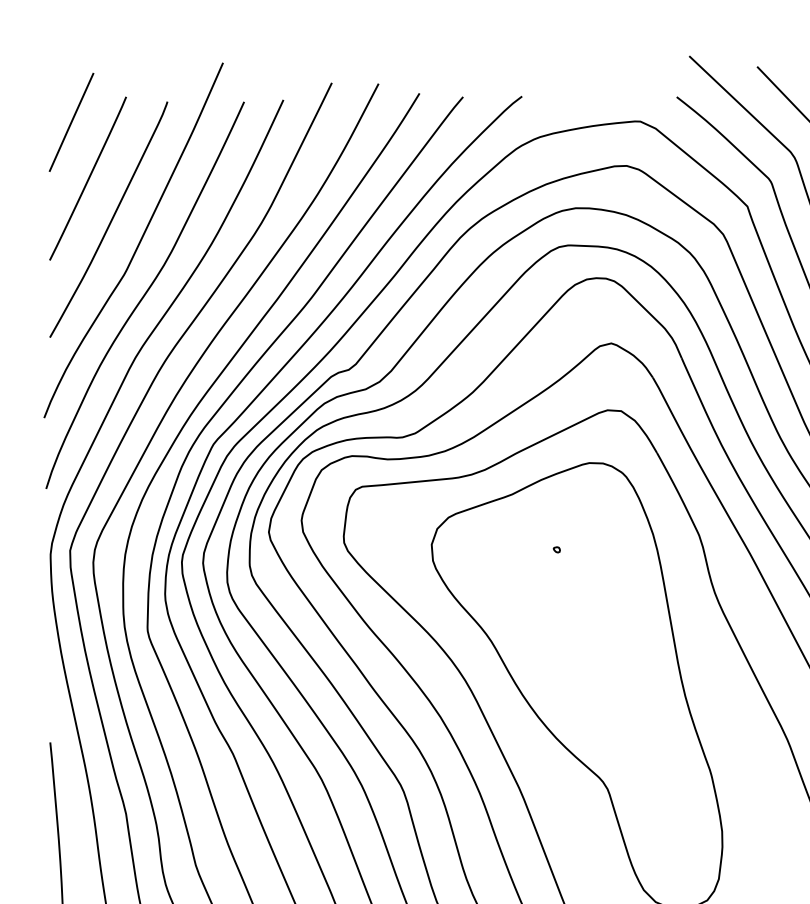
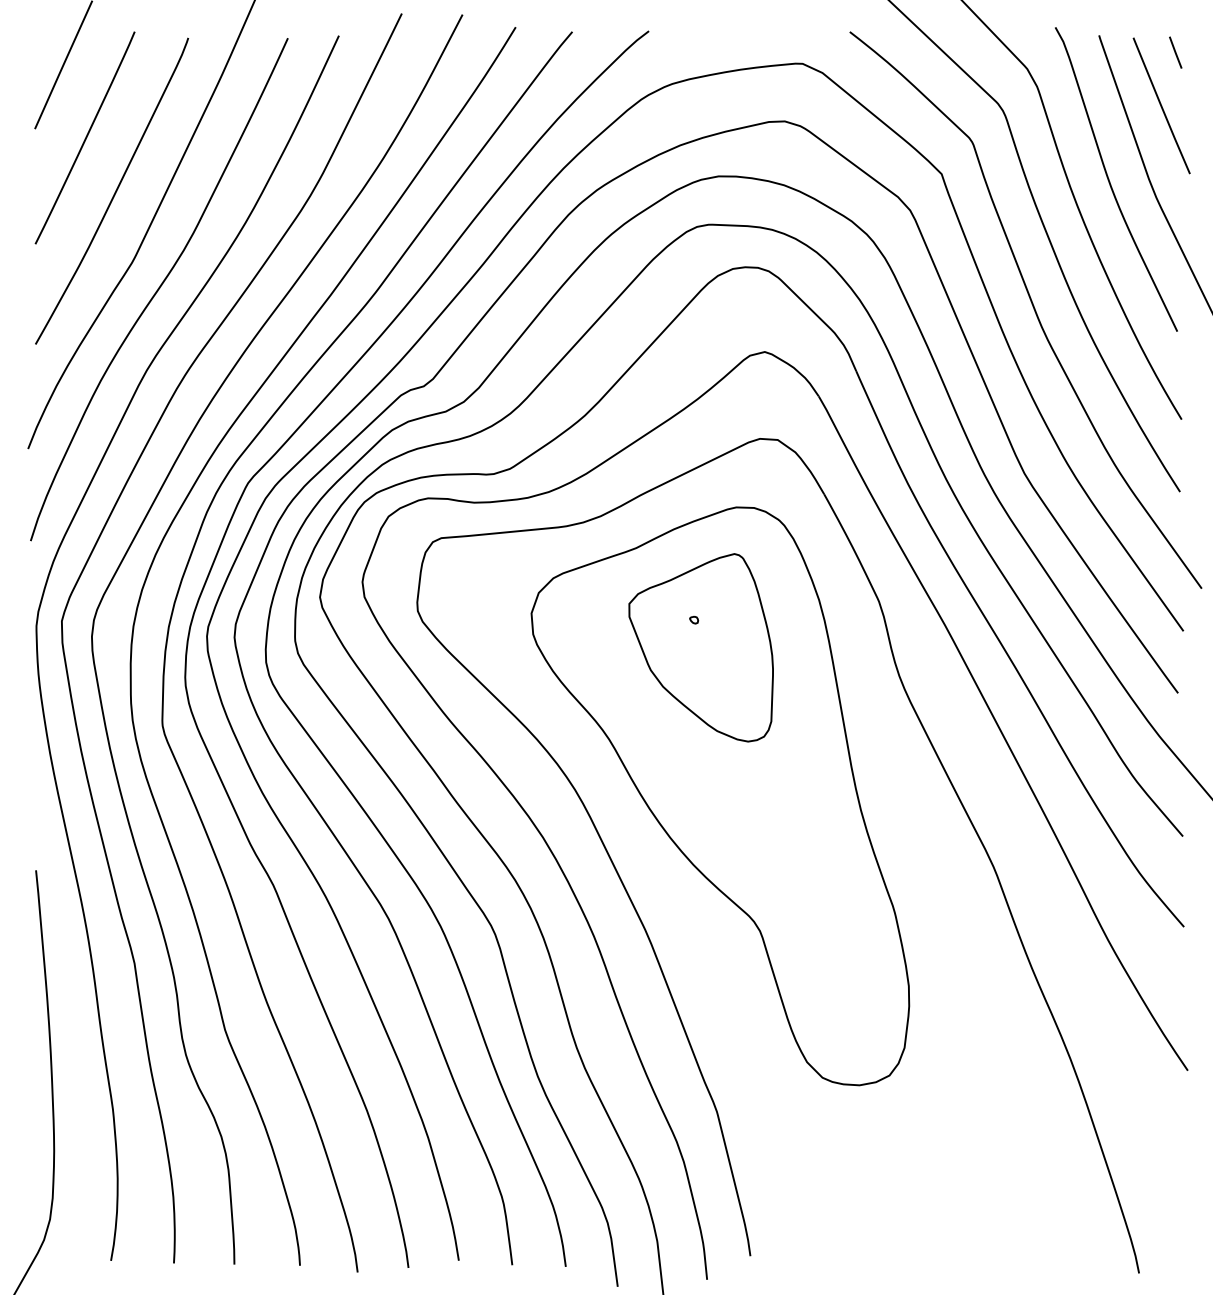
part: (561, 570) -> (700, 647), added

